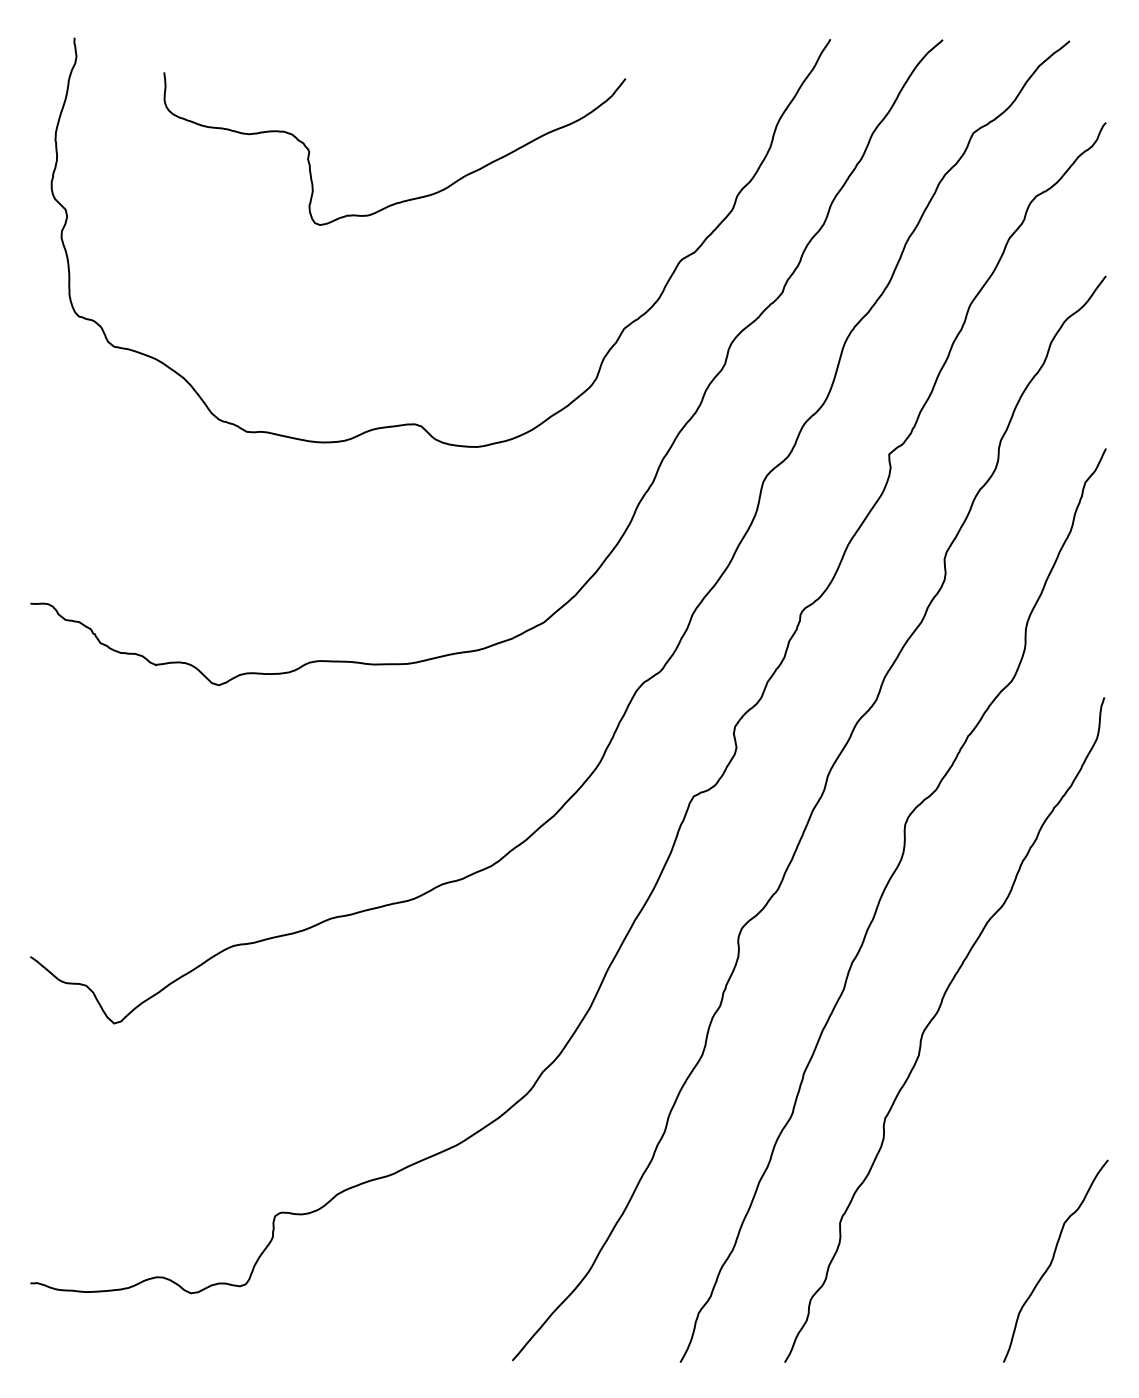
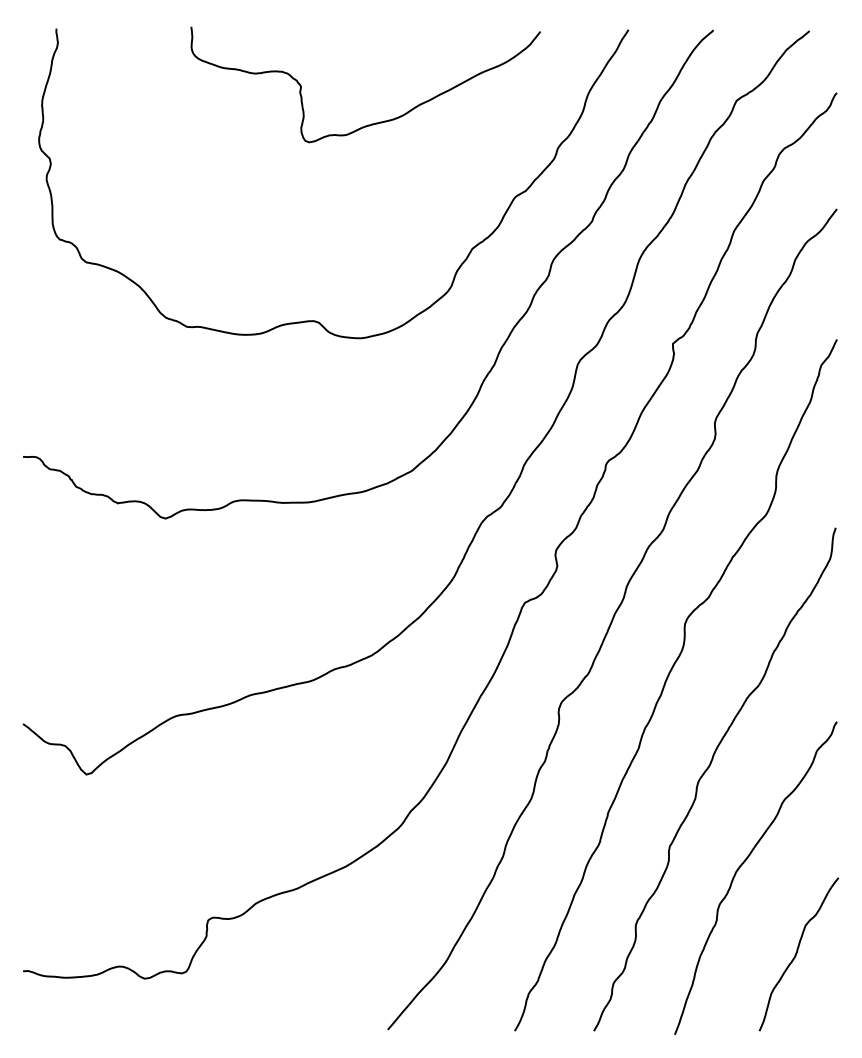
curve: (407, 198) -> (375, 122), moved
curve: (982, 1142) -> (743, 864), added

